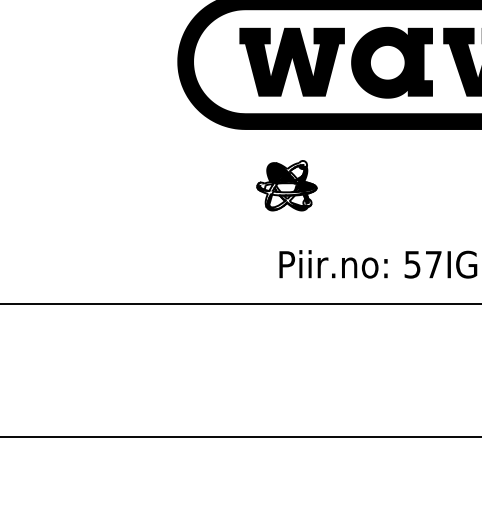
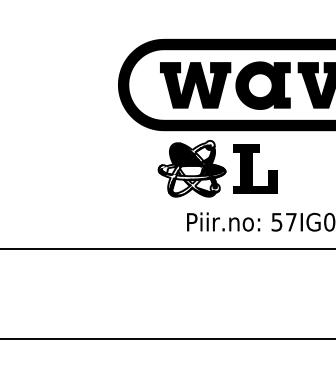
part: (286, 185) -> (191, 168), size x1.67
fill: (379, 186) -> (254, 169), added

